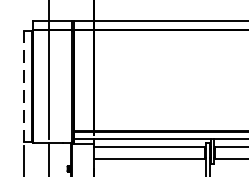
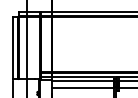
line: (24, 85) -> (13, 47), dashed -> solid

